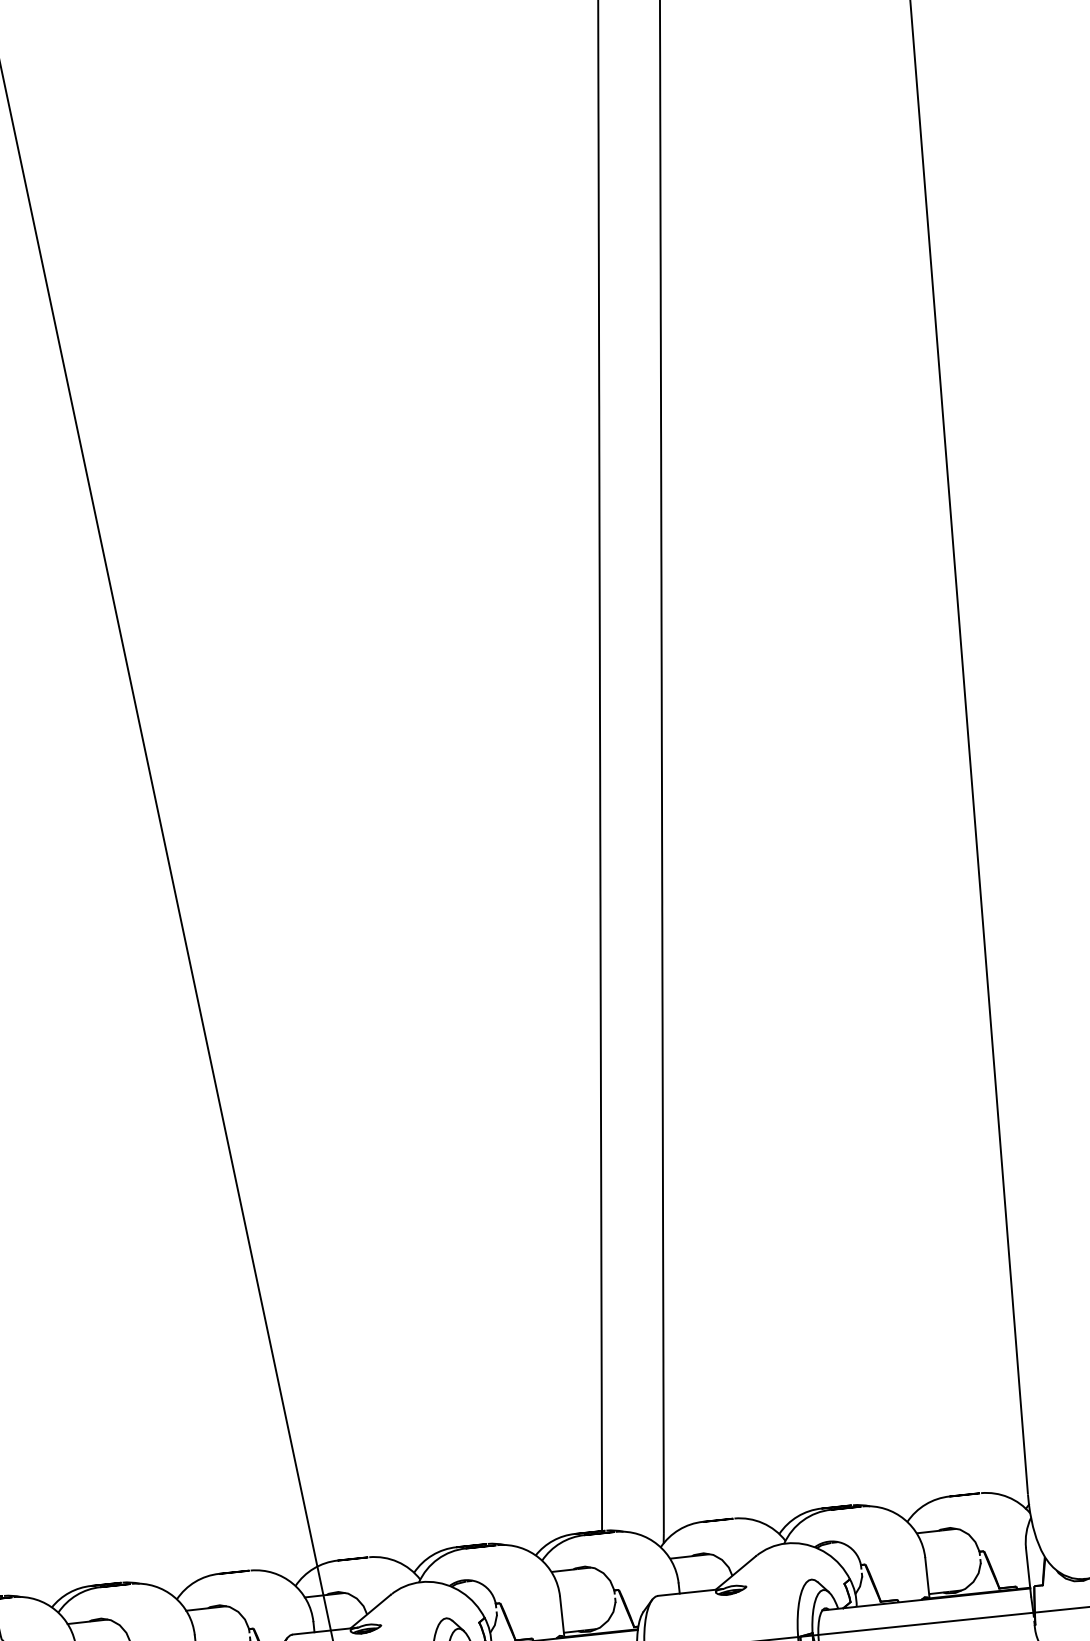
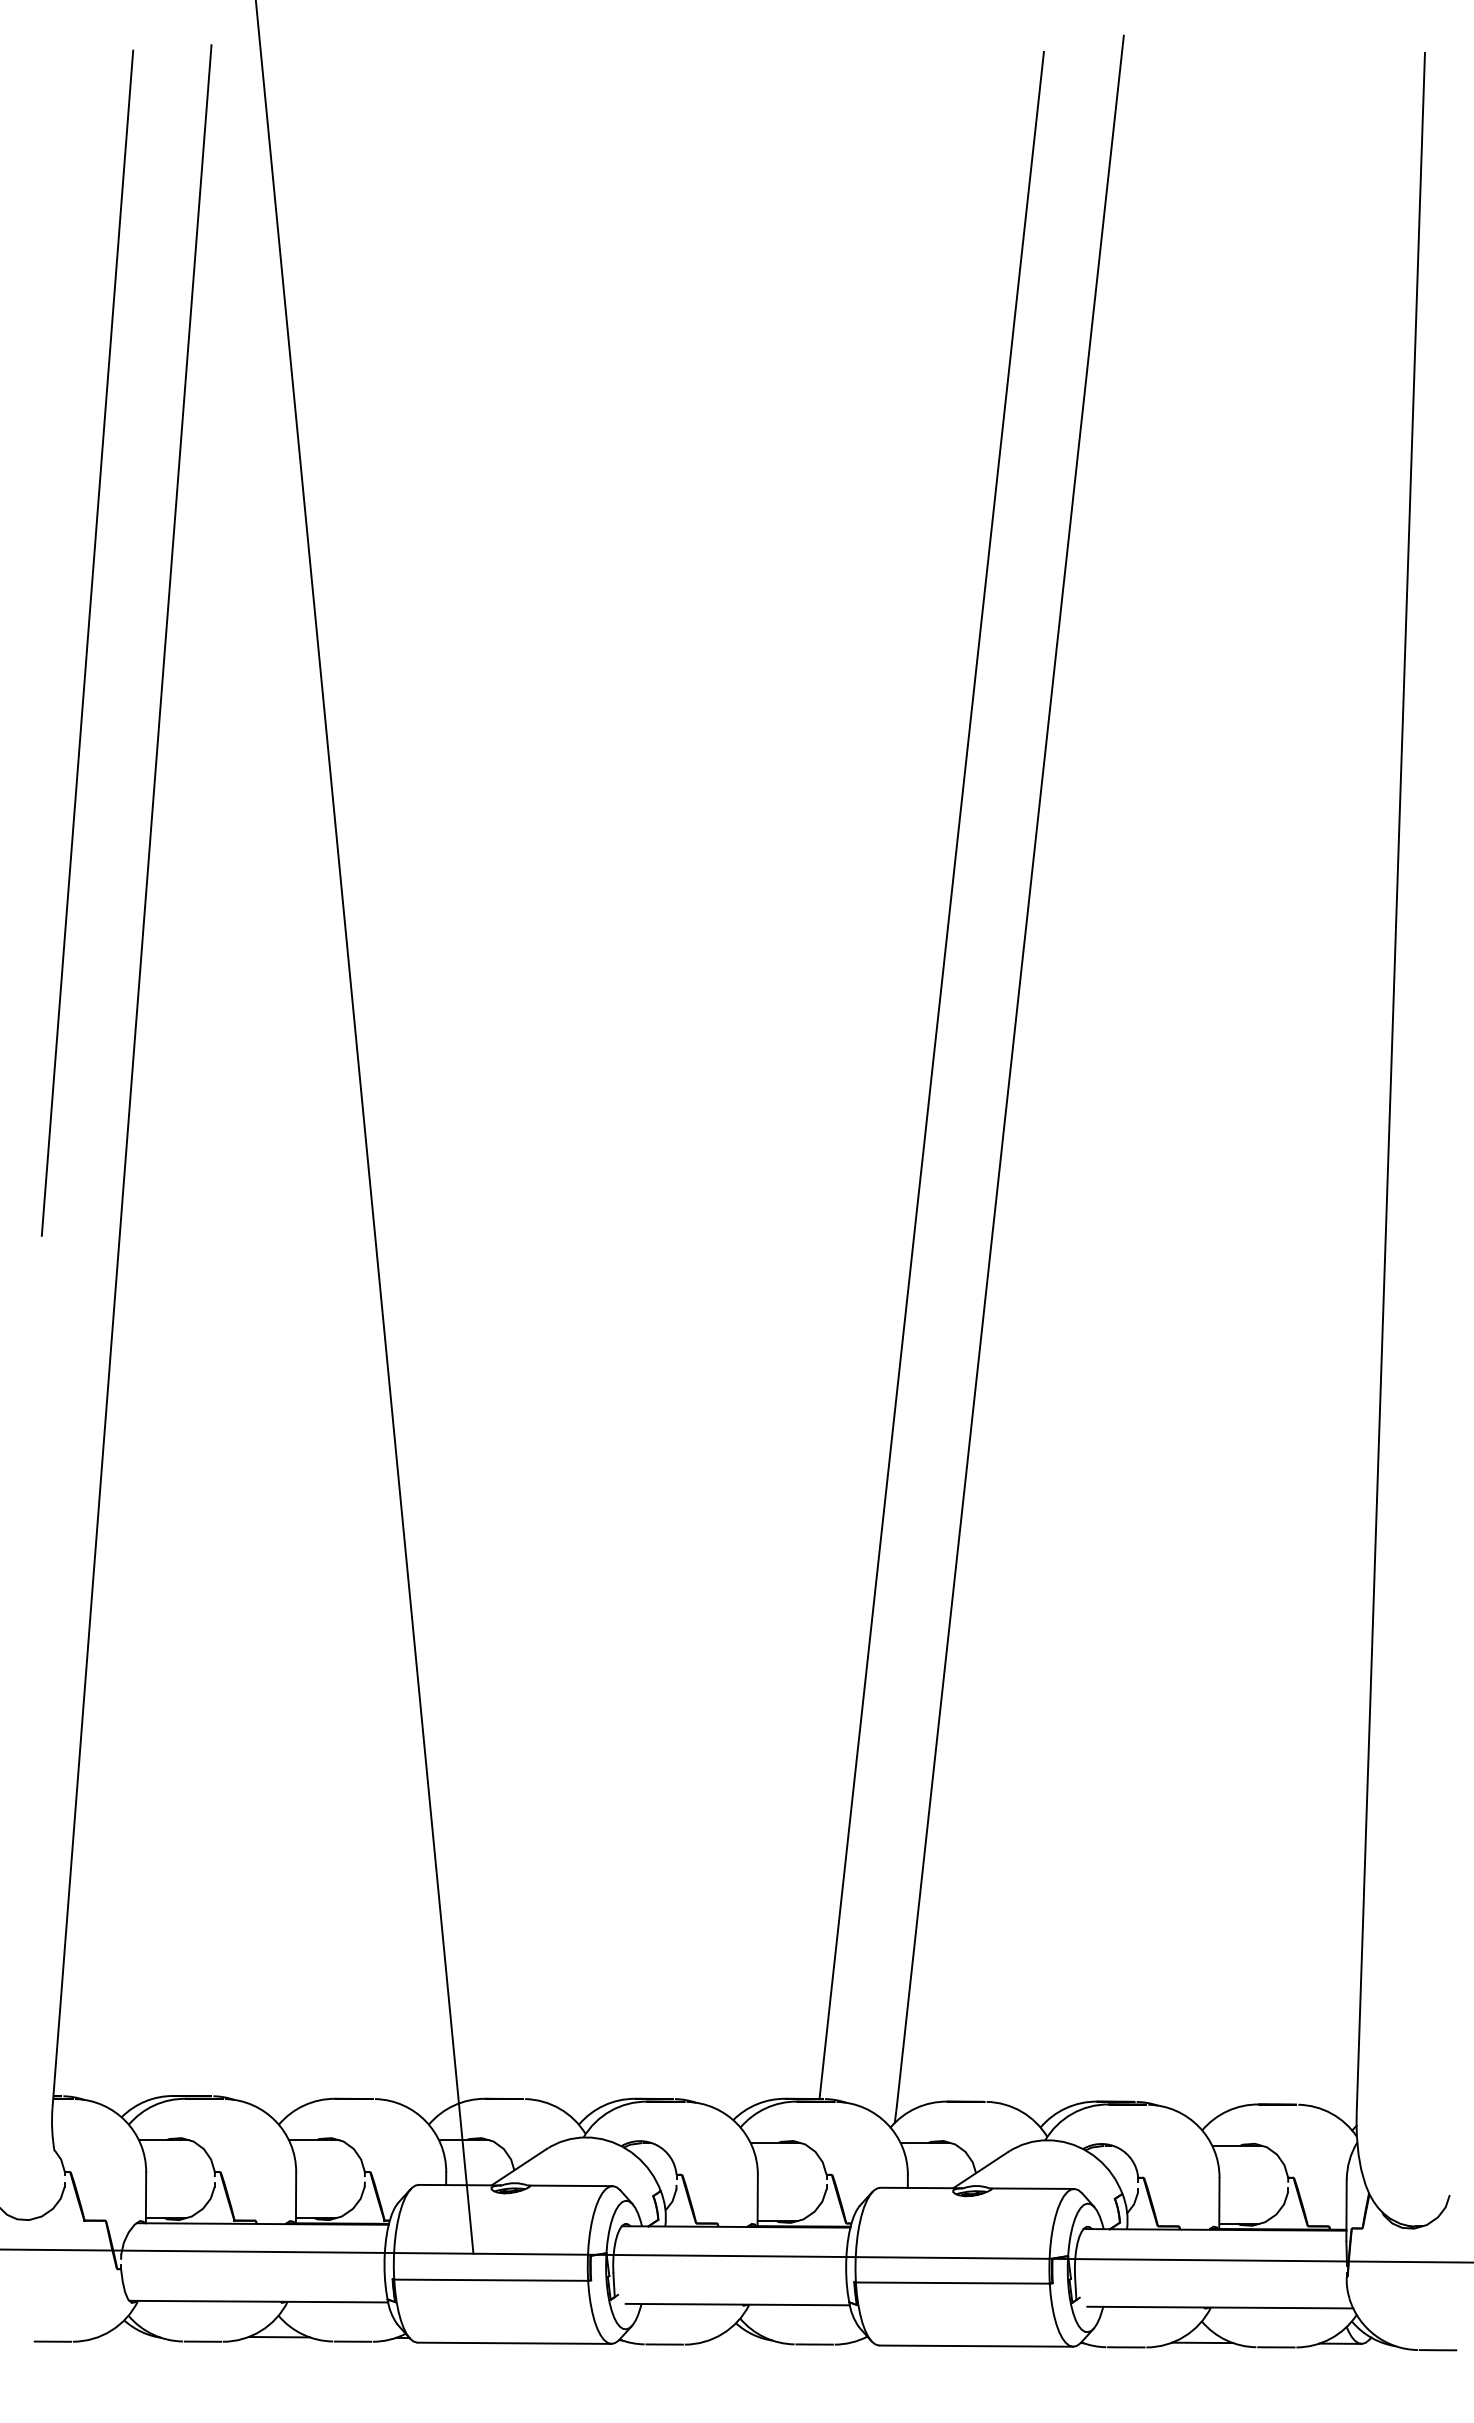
line: (779, 1582) -> (1033, 2188), added
line: (413, 1621) -> (571, 2185), added

